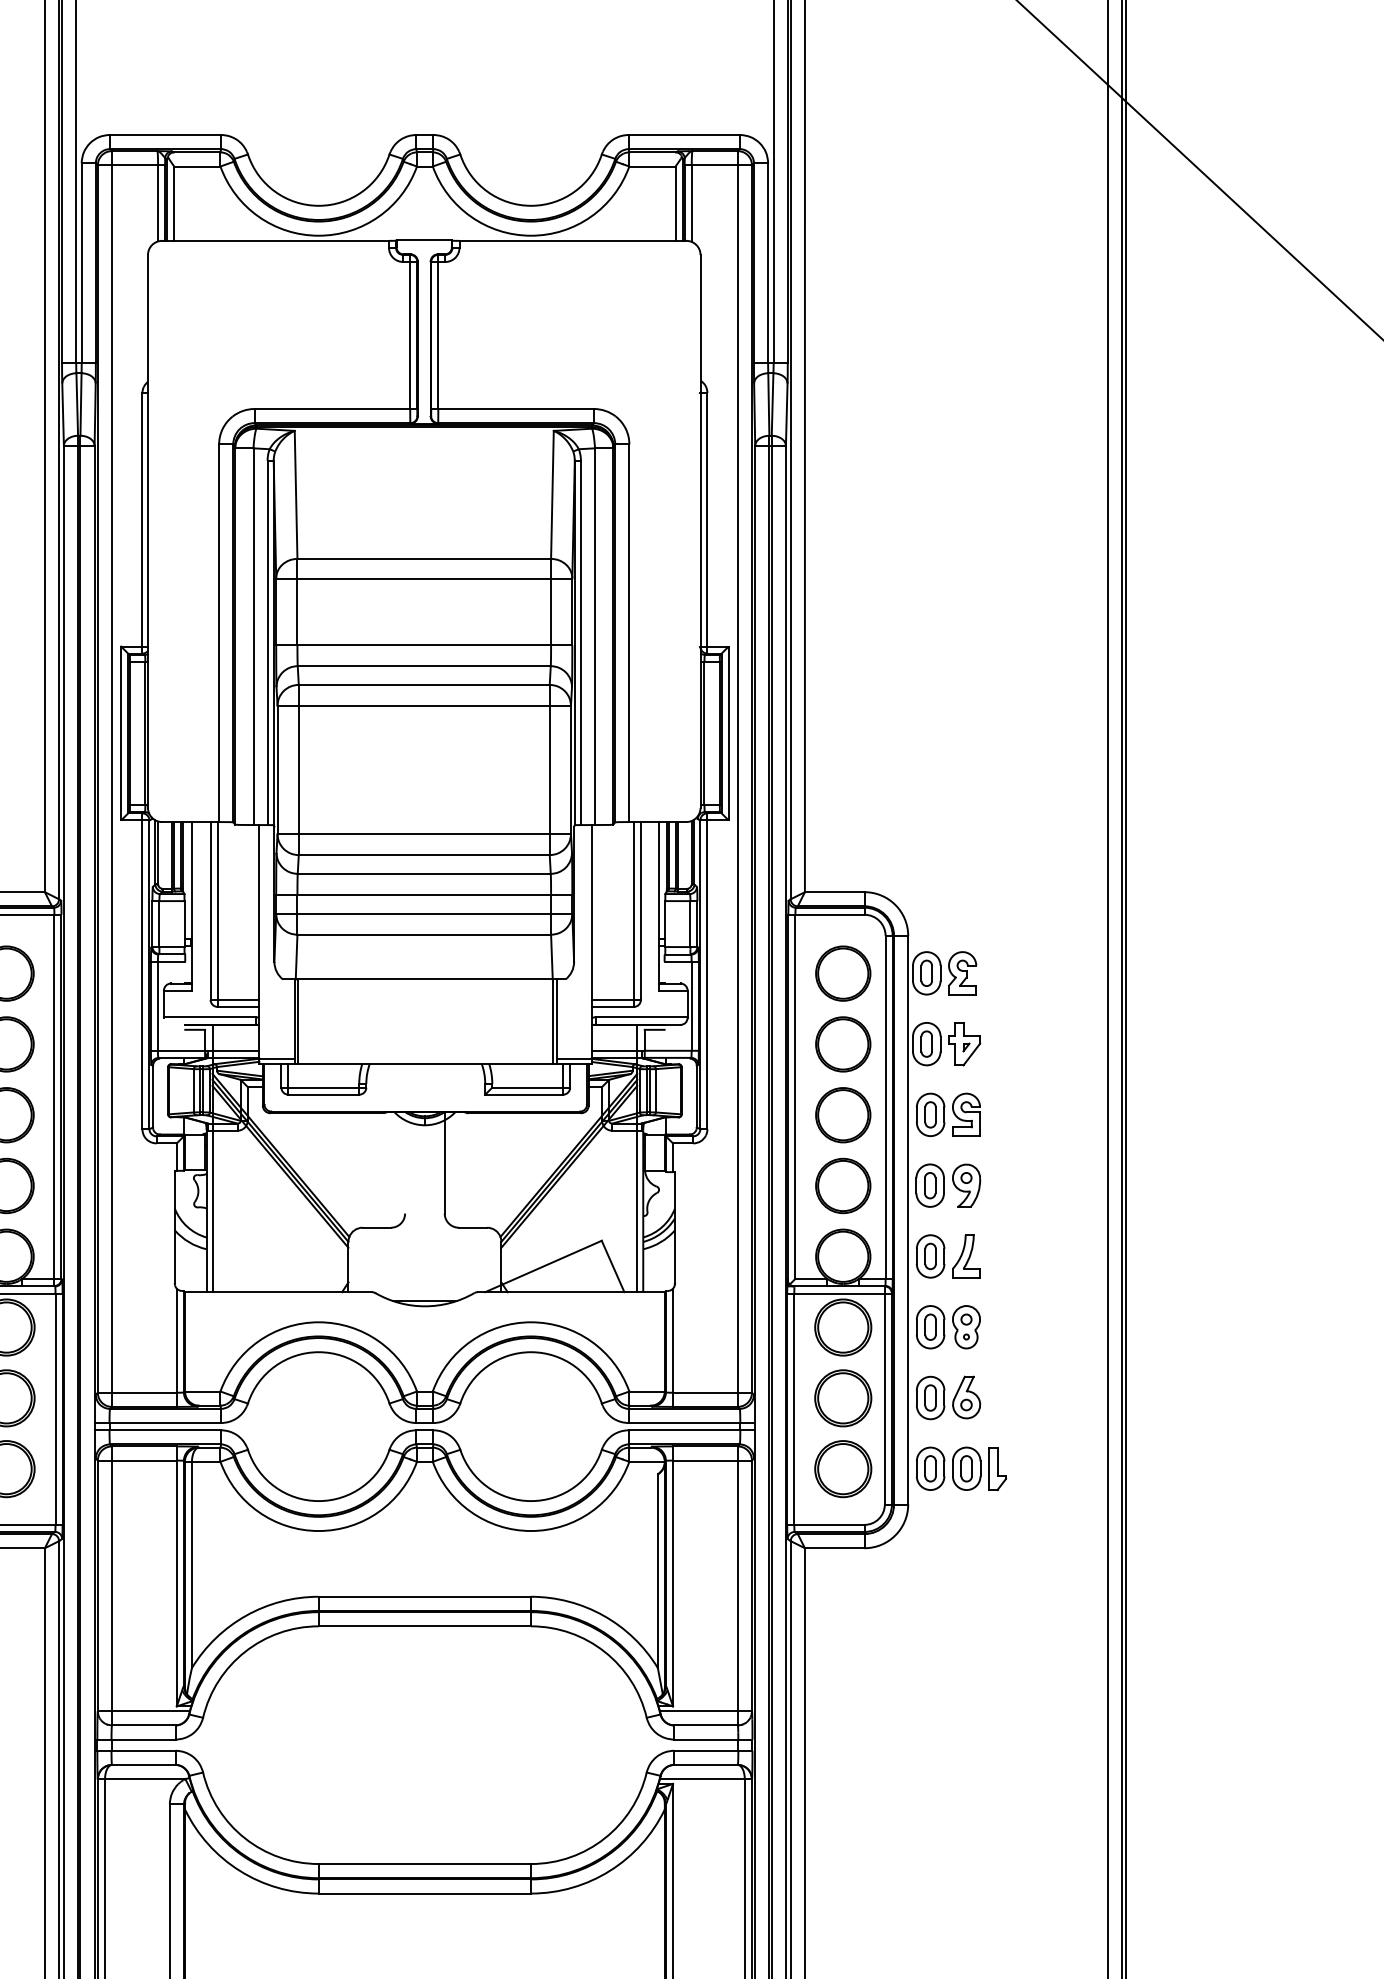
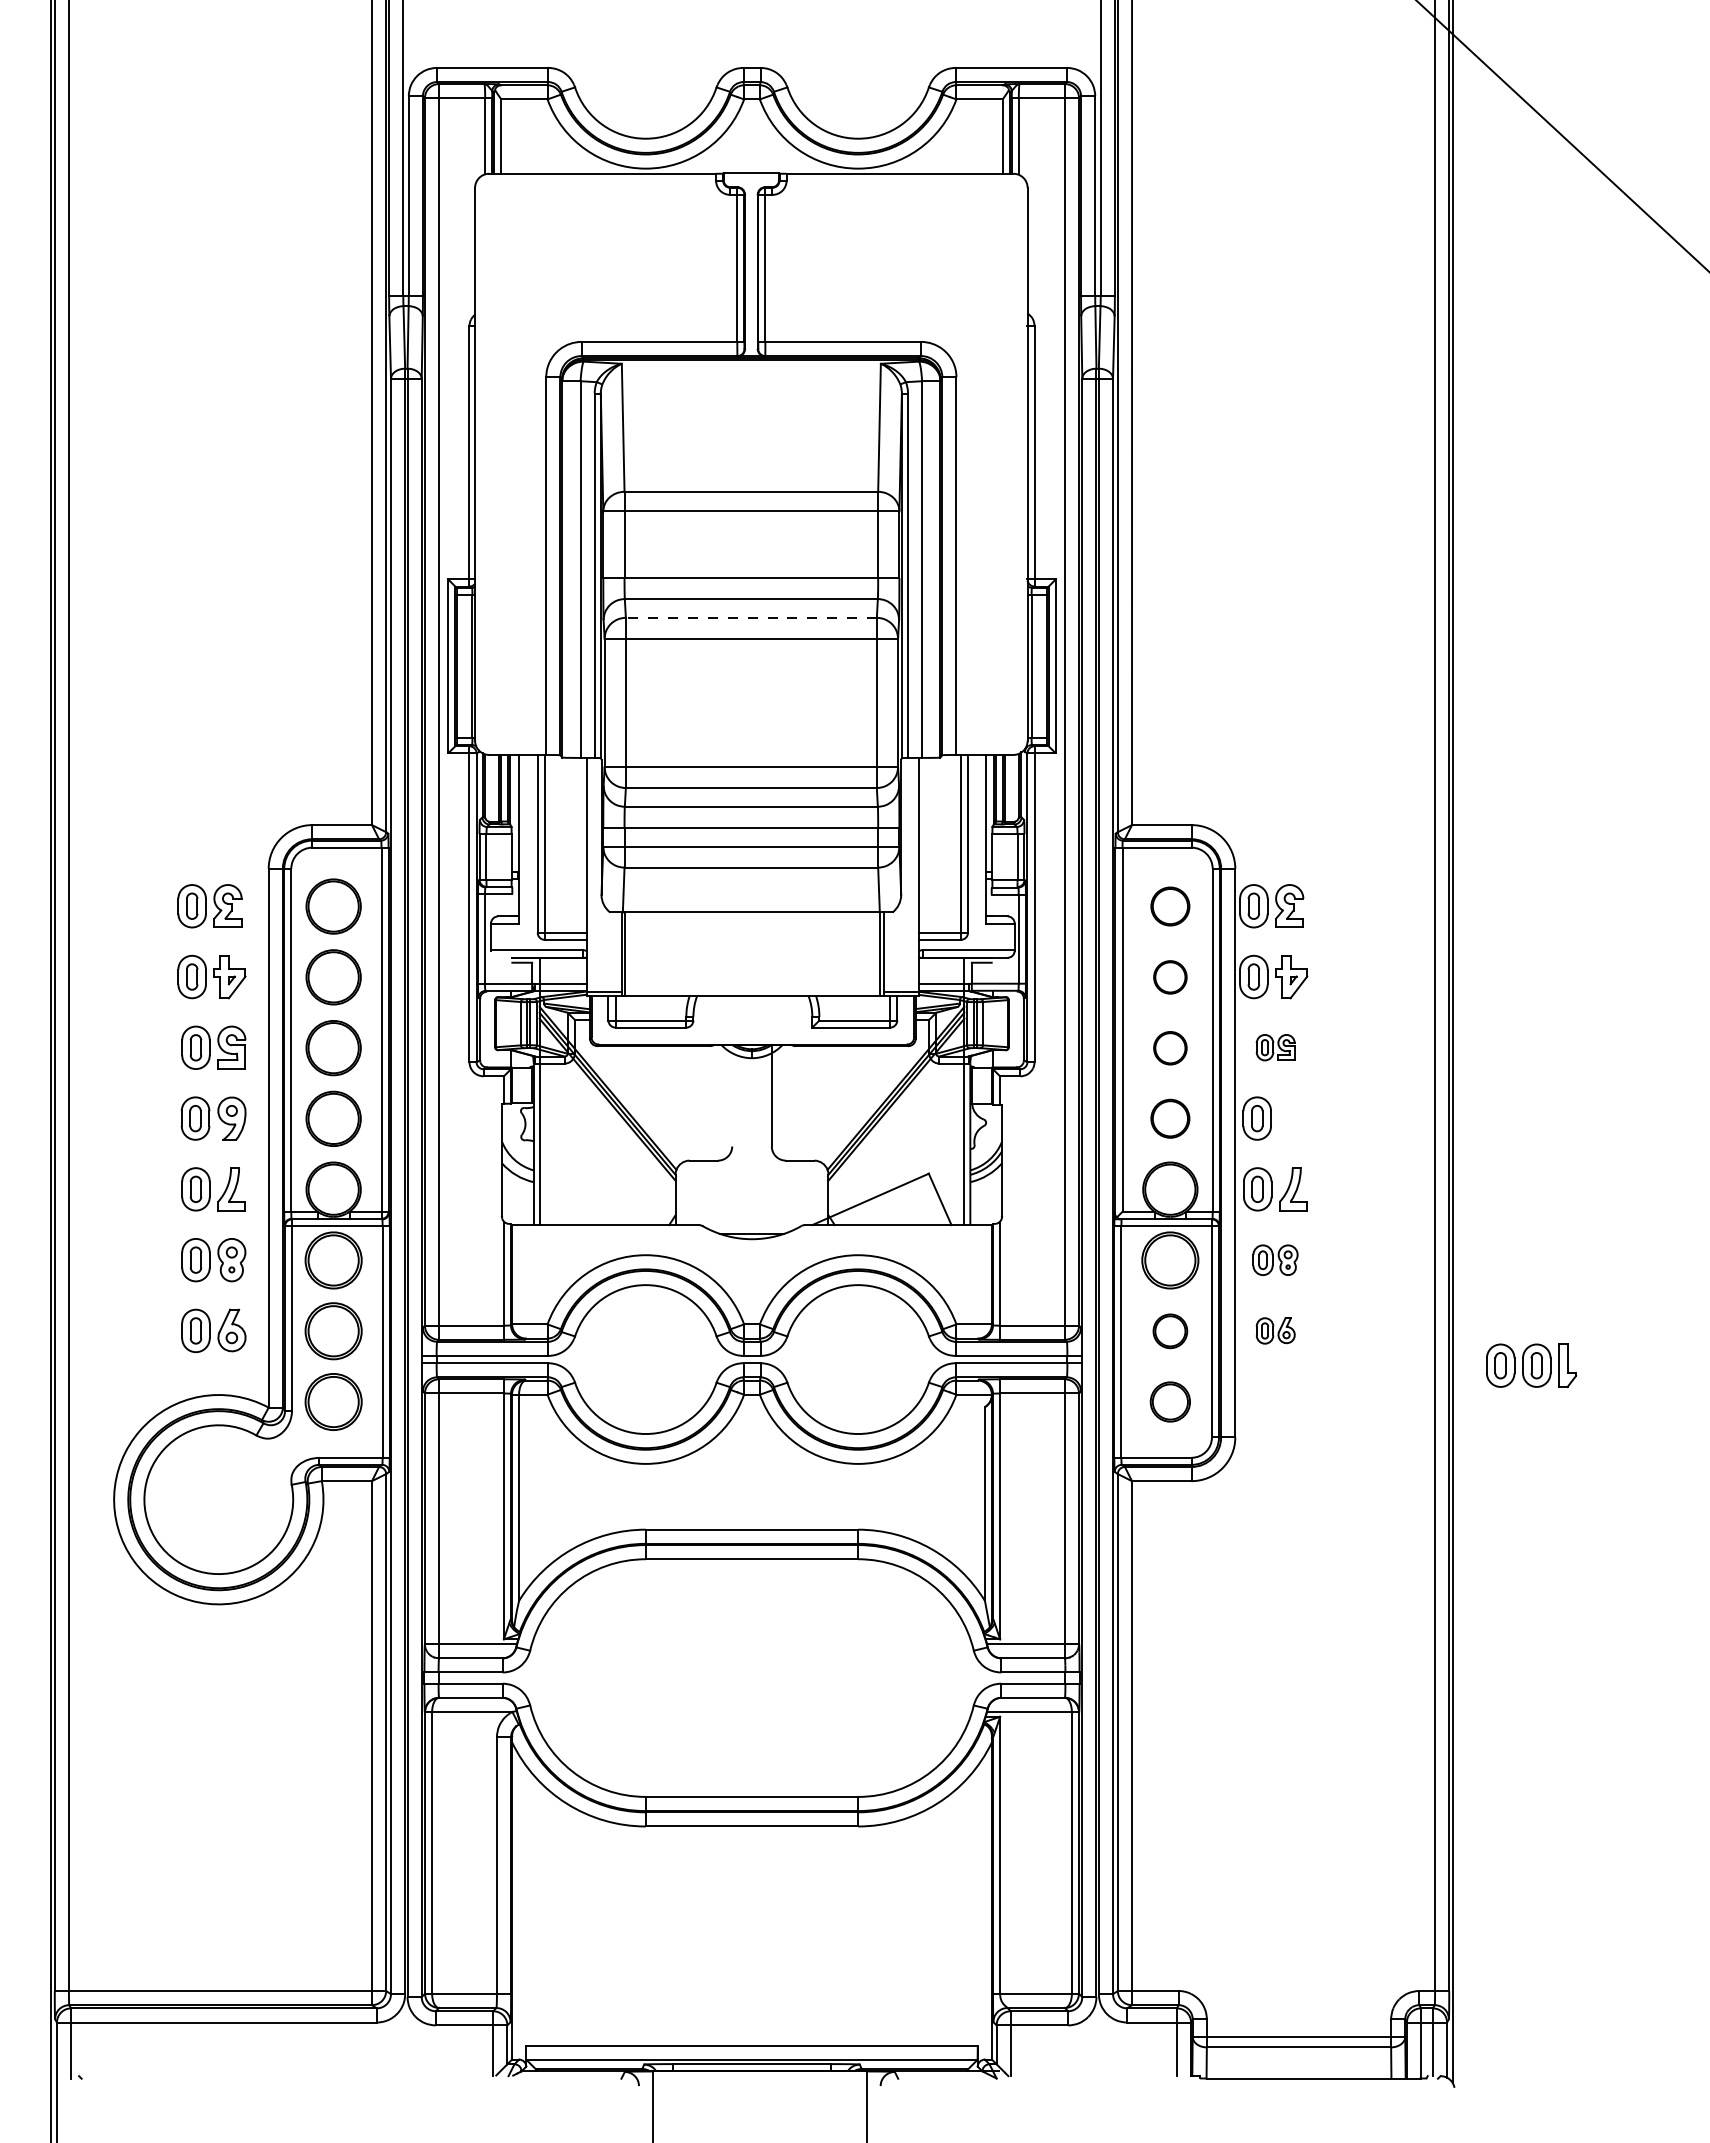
line: (423, 684) -> (750, 617), solid -> dashed
part: (843, 973) -> (1170, 906), size x0.7
part: (843, 1044) -> (1170, 977), size x0.6
part: (948, 1114) -> (1275, 1047), size x0.6
part: (843, 1115) -> (1170, 1048), size x0.6
part: (843, 1185) -> (1170, 1118), size x0.7
part: (966, 1185) -> (1293, 1118), removed
part: (948, 1327) -> (1275, 1260), size x0.7
part: (948, 1397) -> (1275, 1330), size x0.6
part: (843, 1398) -> (1170, 1331), size x0.6
part: (843, 1468) -> (1170, 1401), size x0.7
part: (961, 1468) -> (1531, 1365), moved

